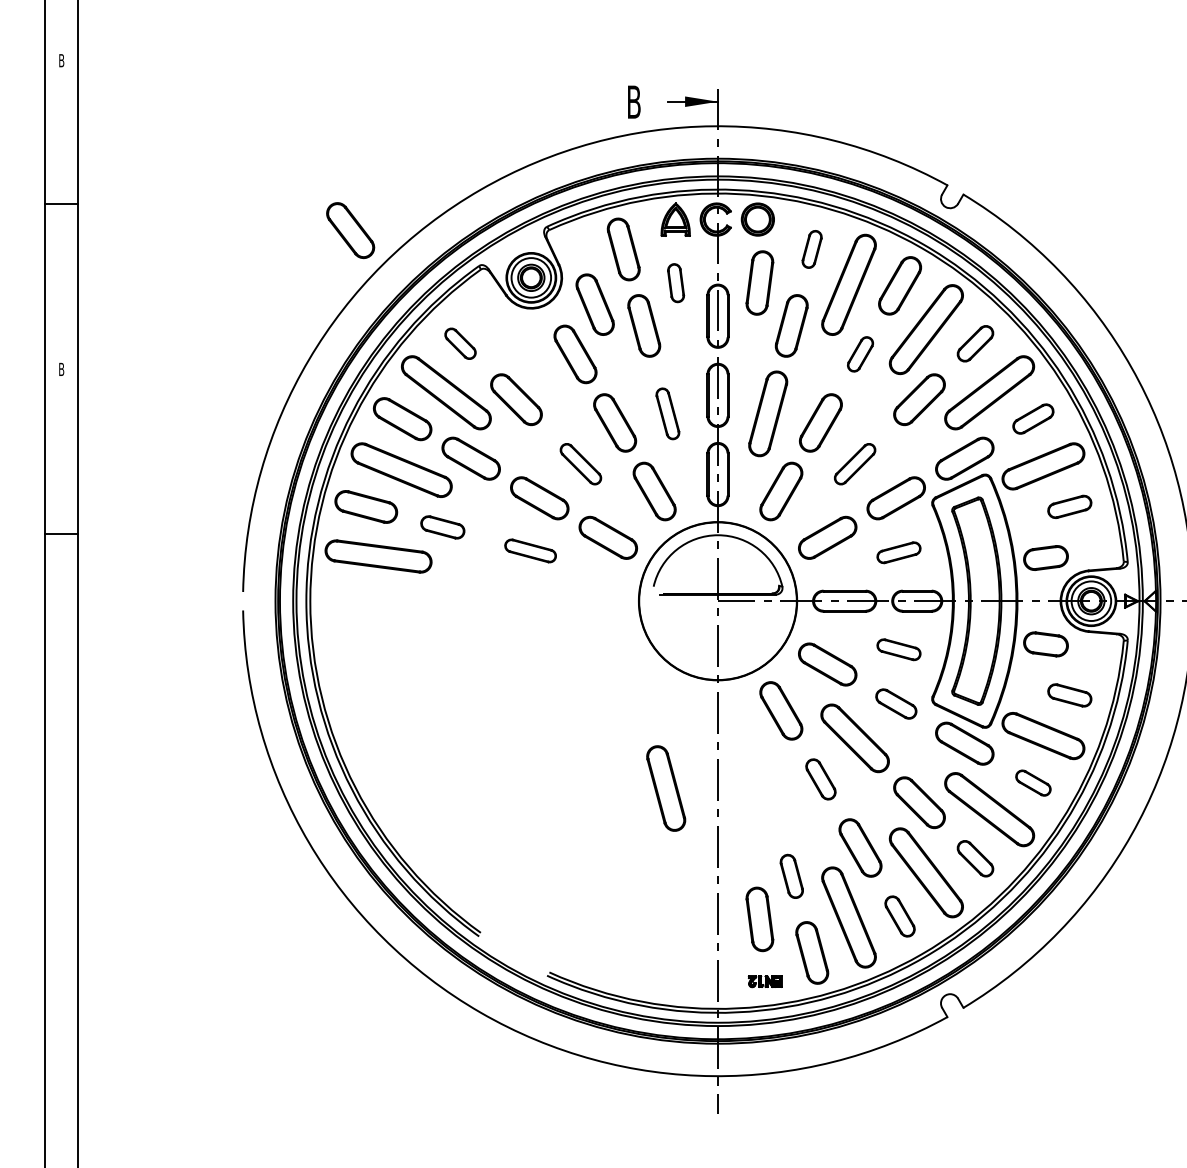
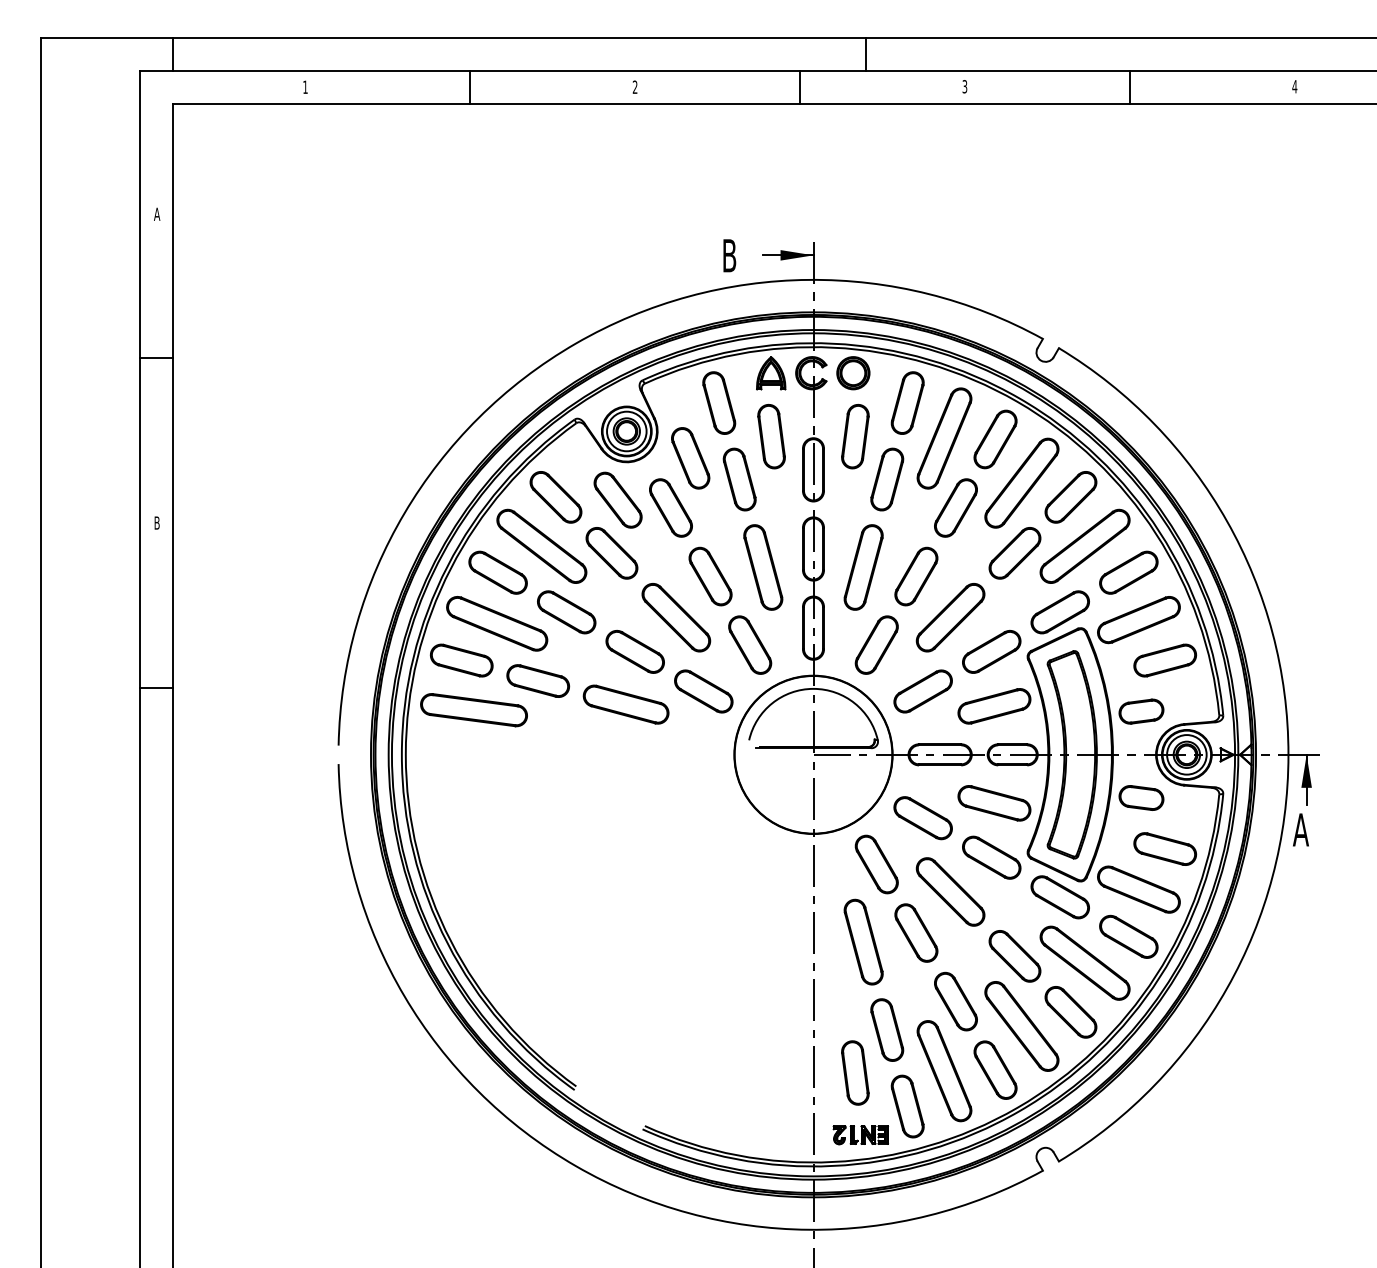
text: (62, 59) -> (157, 213), B -> A
part: (350, 229) -> (617, 499), moved
part: (812, 248) -> (907, 402), size x1.67
part: (676, 282) -> (771, 436), size x1.67
part: (460, 343) -> (555, 497), size x1.67
part: (975, 343) -> (1070, 497), size x1.43
part: (860, 353) -> (955, 507), size x1.67
part: (668, 413) -> (763, 567), size x1.67
part: (1033, 418) -> (1128, 572), size x1.43
part: (581, 463) -> (676, 617), size x1.67
part: (855, 463) -> (950, 617), size x1.67
part: (1070, 506) -> (1165, 660), size x1.43
part: (443, 526) -> (538, 680), size x1.43
part: (530, 550) -> (625, 704), size x1.67
part: (899, 552) -> (994, 706), size x1.67
part: (899, 649) -> (994, 803), size x1.67
part: (1070, 694) -> (1165, 848), size x1.43
part: (896, 703) -> (991, 857), size x1.43
part: (821, 778) -> (916, 932), size x1.43
part: (1033, 782) -> (1128, 936), size x1.67
part: (666, 787) -> (863, 941), moved
part: (975, 858) -> (1070, 1012), size x1.43
part: (792, 875) -> (887, 1029), size x1.43
part: (900, 915) -> (995, 1069), size x1.43
part: (765, 981) -> (860, 1135), size x1.67

